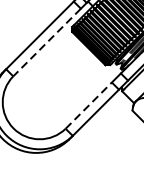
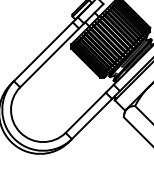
line: (47, 42) -> (49, 57), dashed -> solid
line: (89, 105) -> (86, 112), dashed -> solid

